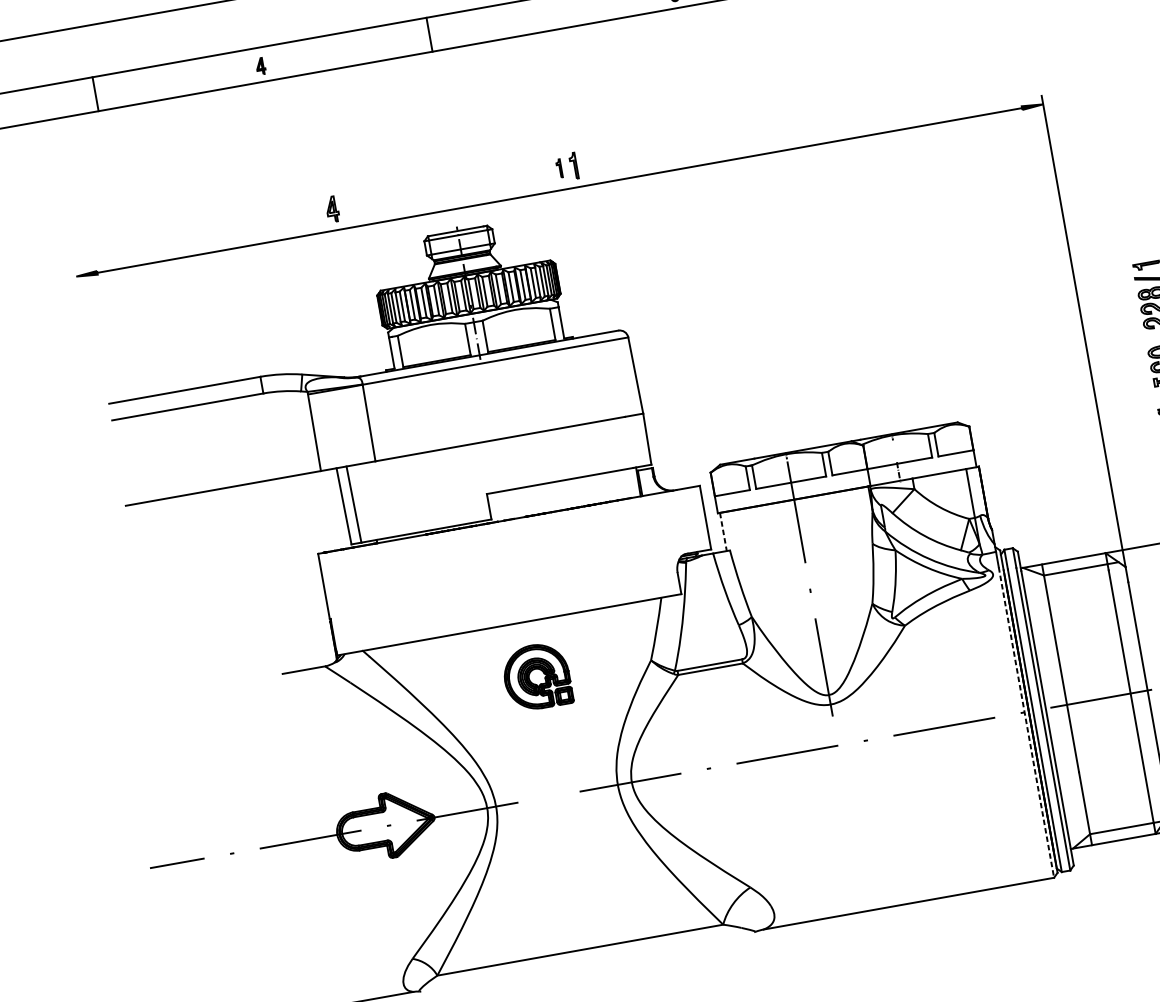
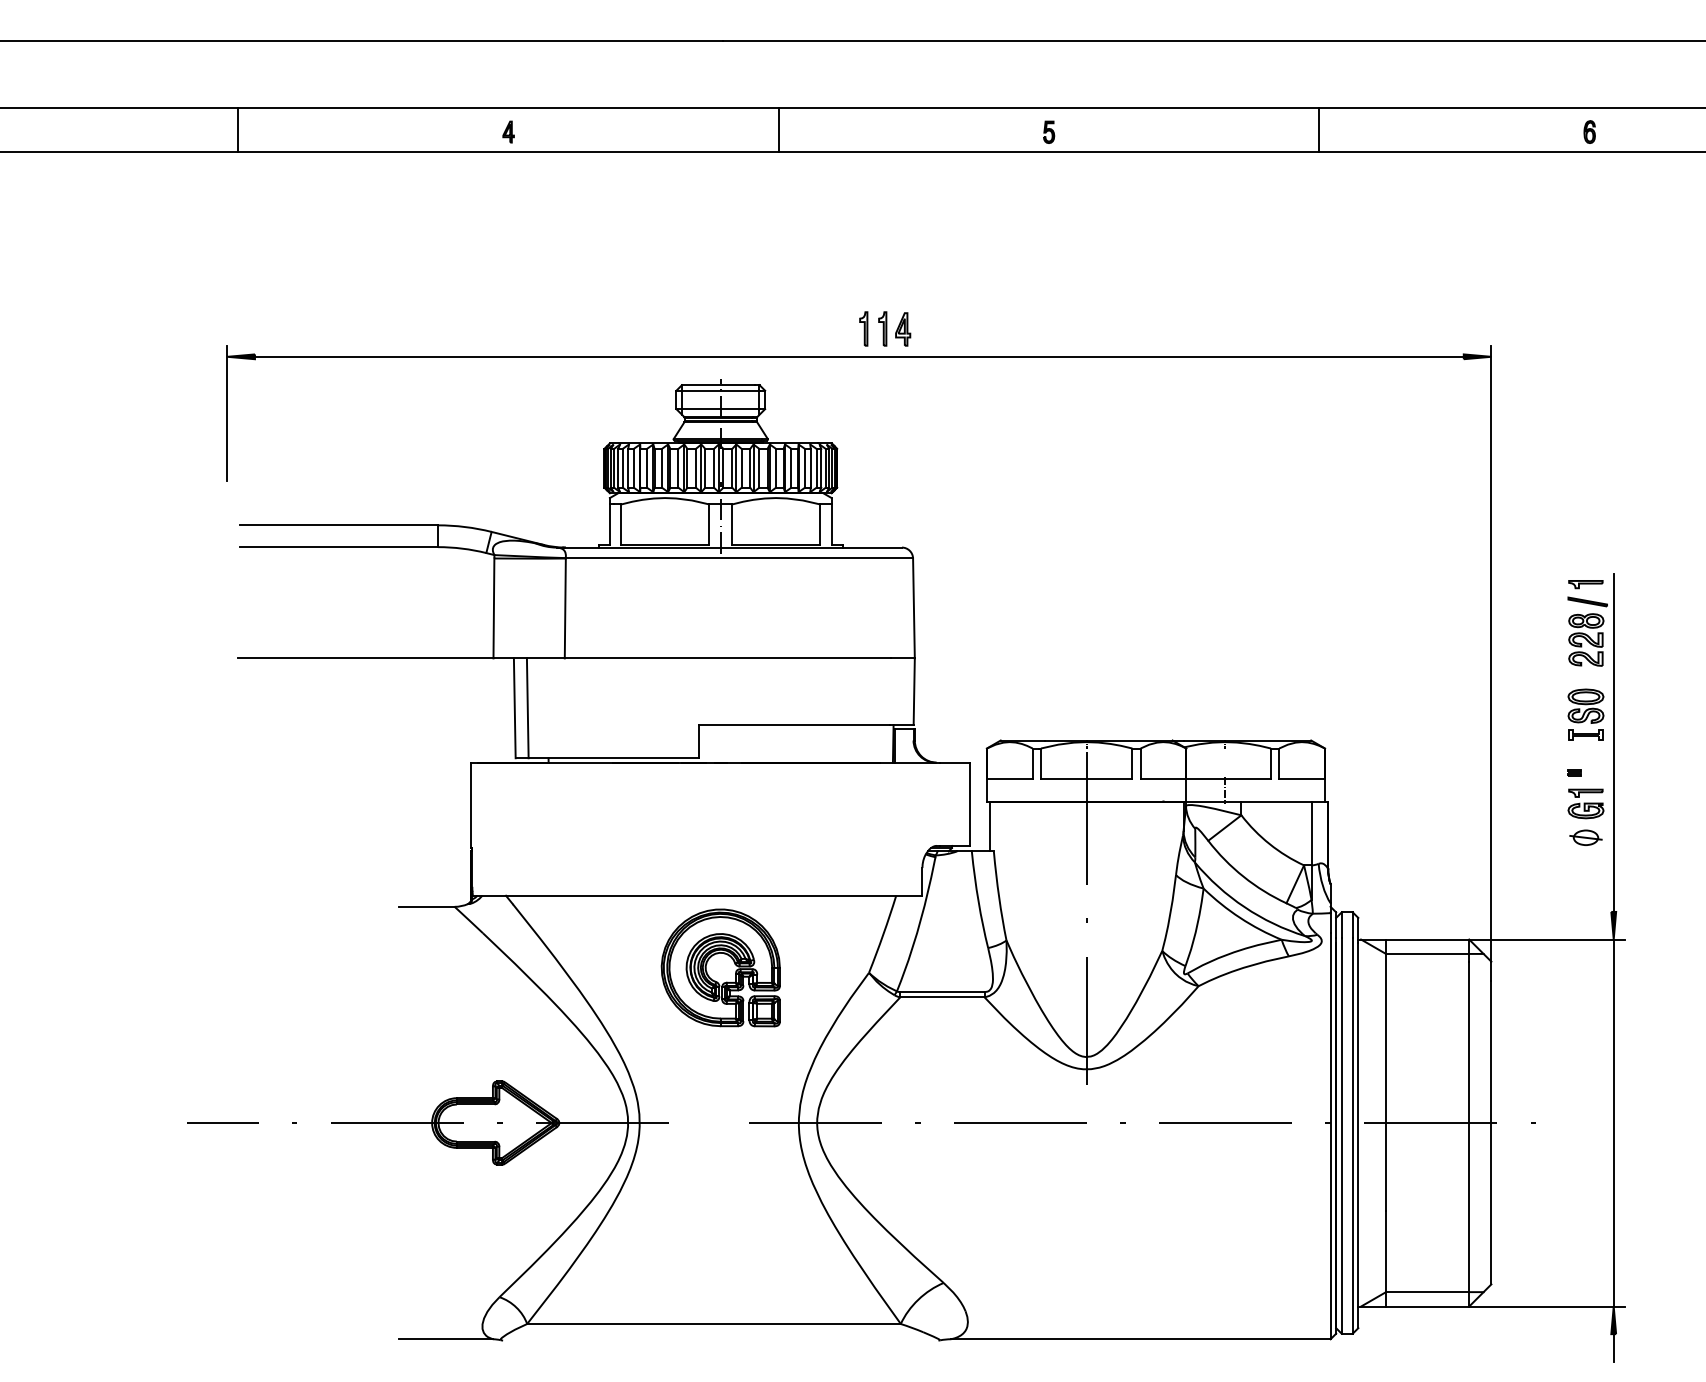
line: (429, 34) -> (778, 129), moved
line: (95, 93) -> (238, 129), moved
part: (559, 168) -> (863, 328), size x1.43
part: (332, 209) -> (903, 329), moved
line: (84, 319) -> (227, 413), added
line: (723, 532) -> (989, 826), dashed -> solid
part: (536, 676) -> (720, 967), size x1.43
line: (1026, 722) -> (1330, 1136), dashed -> solid

